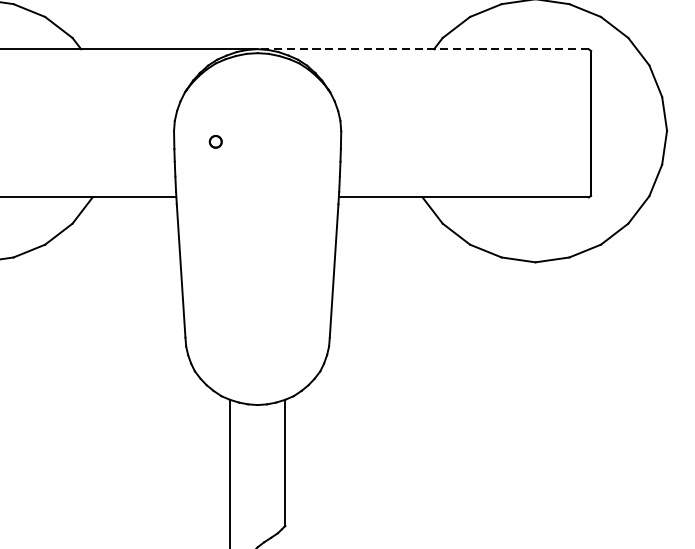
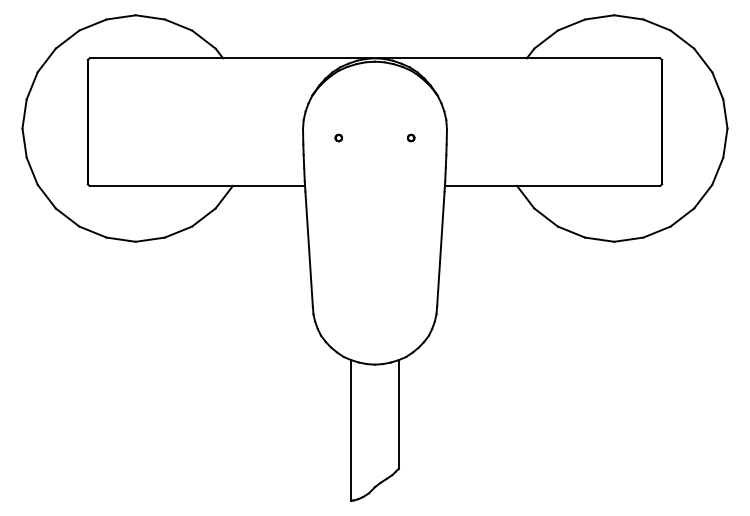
line: (424, 49) -> (518, 58), dashed -> solid
part: (215, 141) -> (338, 137), size x0.62
part: (300, 141) -> (411, 137), added

